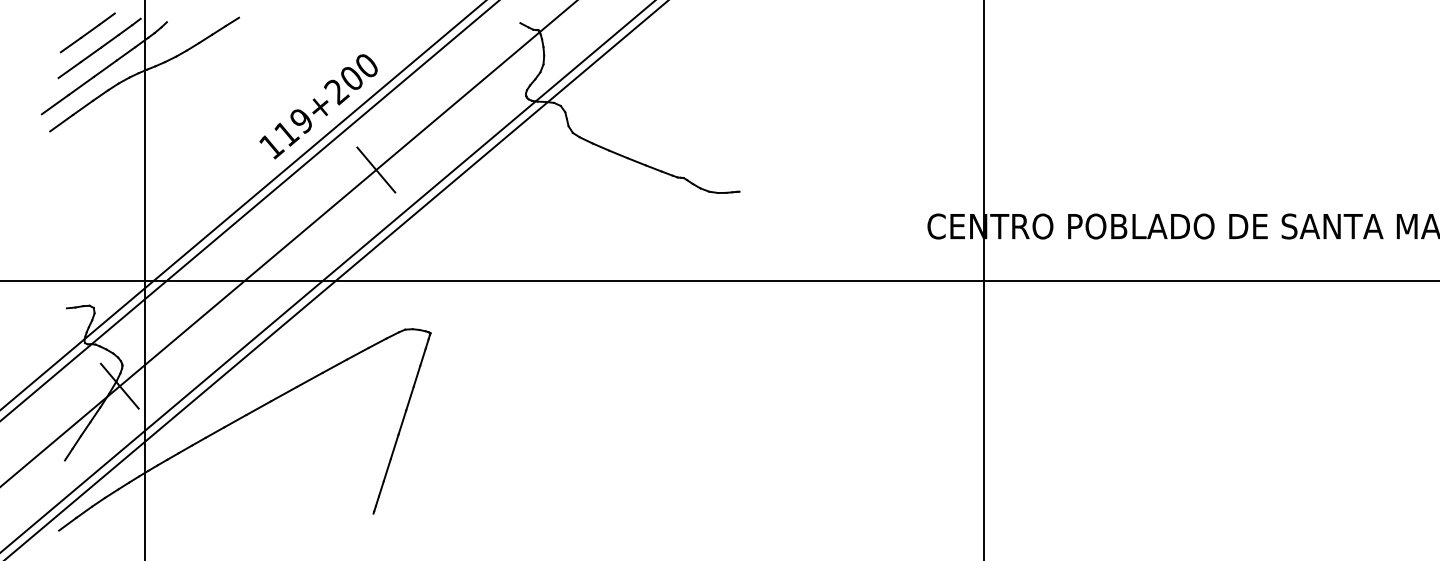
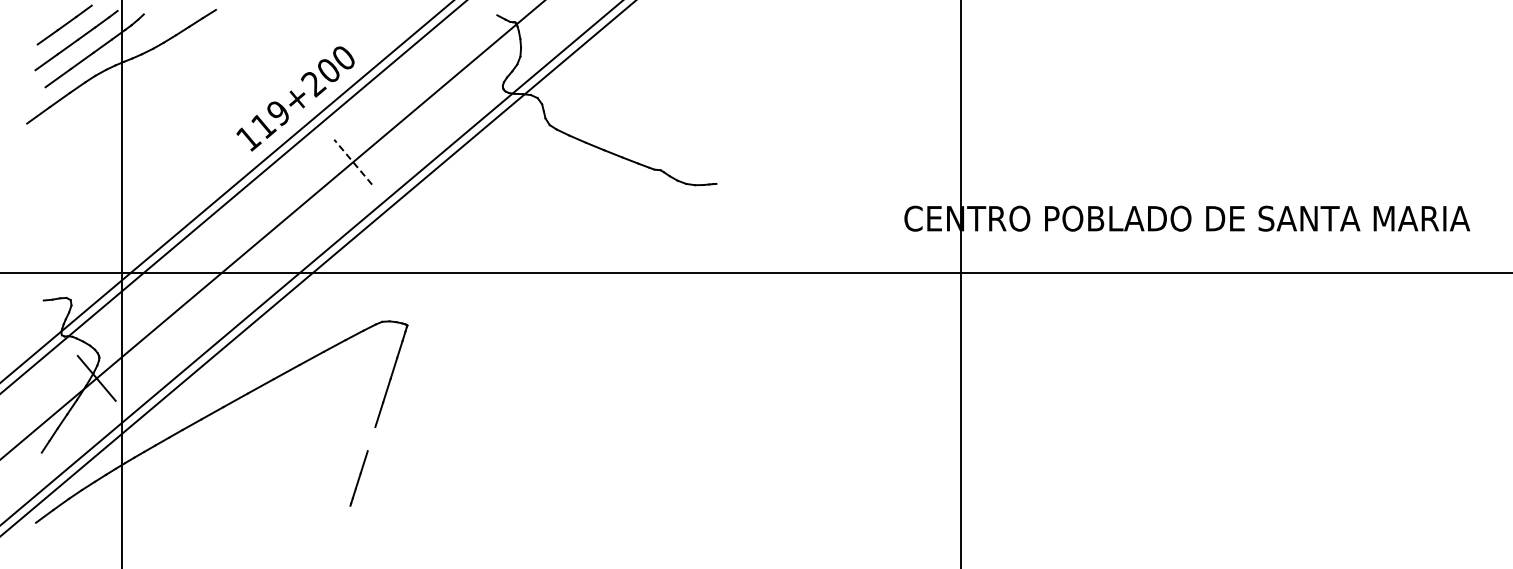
line: (54, 104) -> (31, 96), removed
line: (375, 169) -> (352, 161), solid -> dashed
line: (394, 447) -> (371, 439), removed

